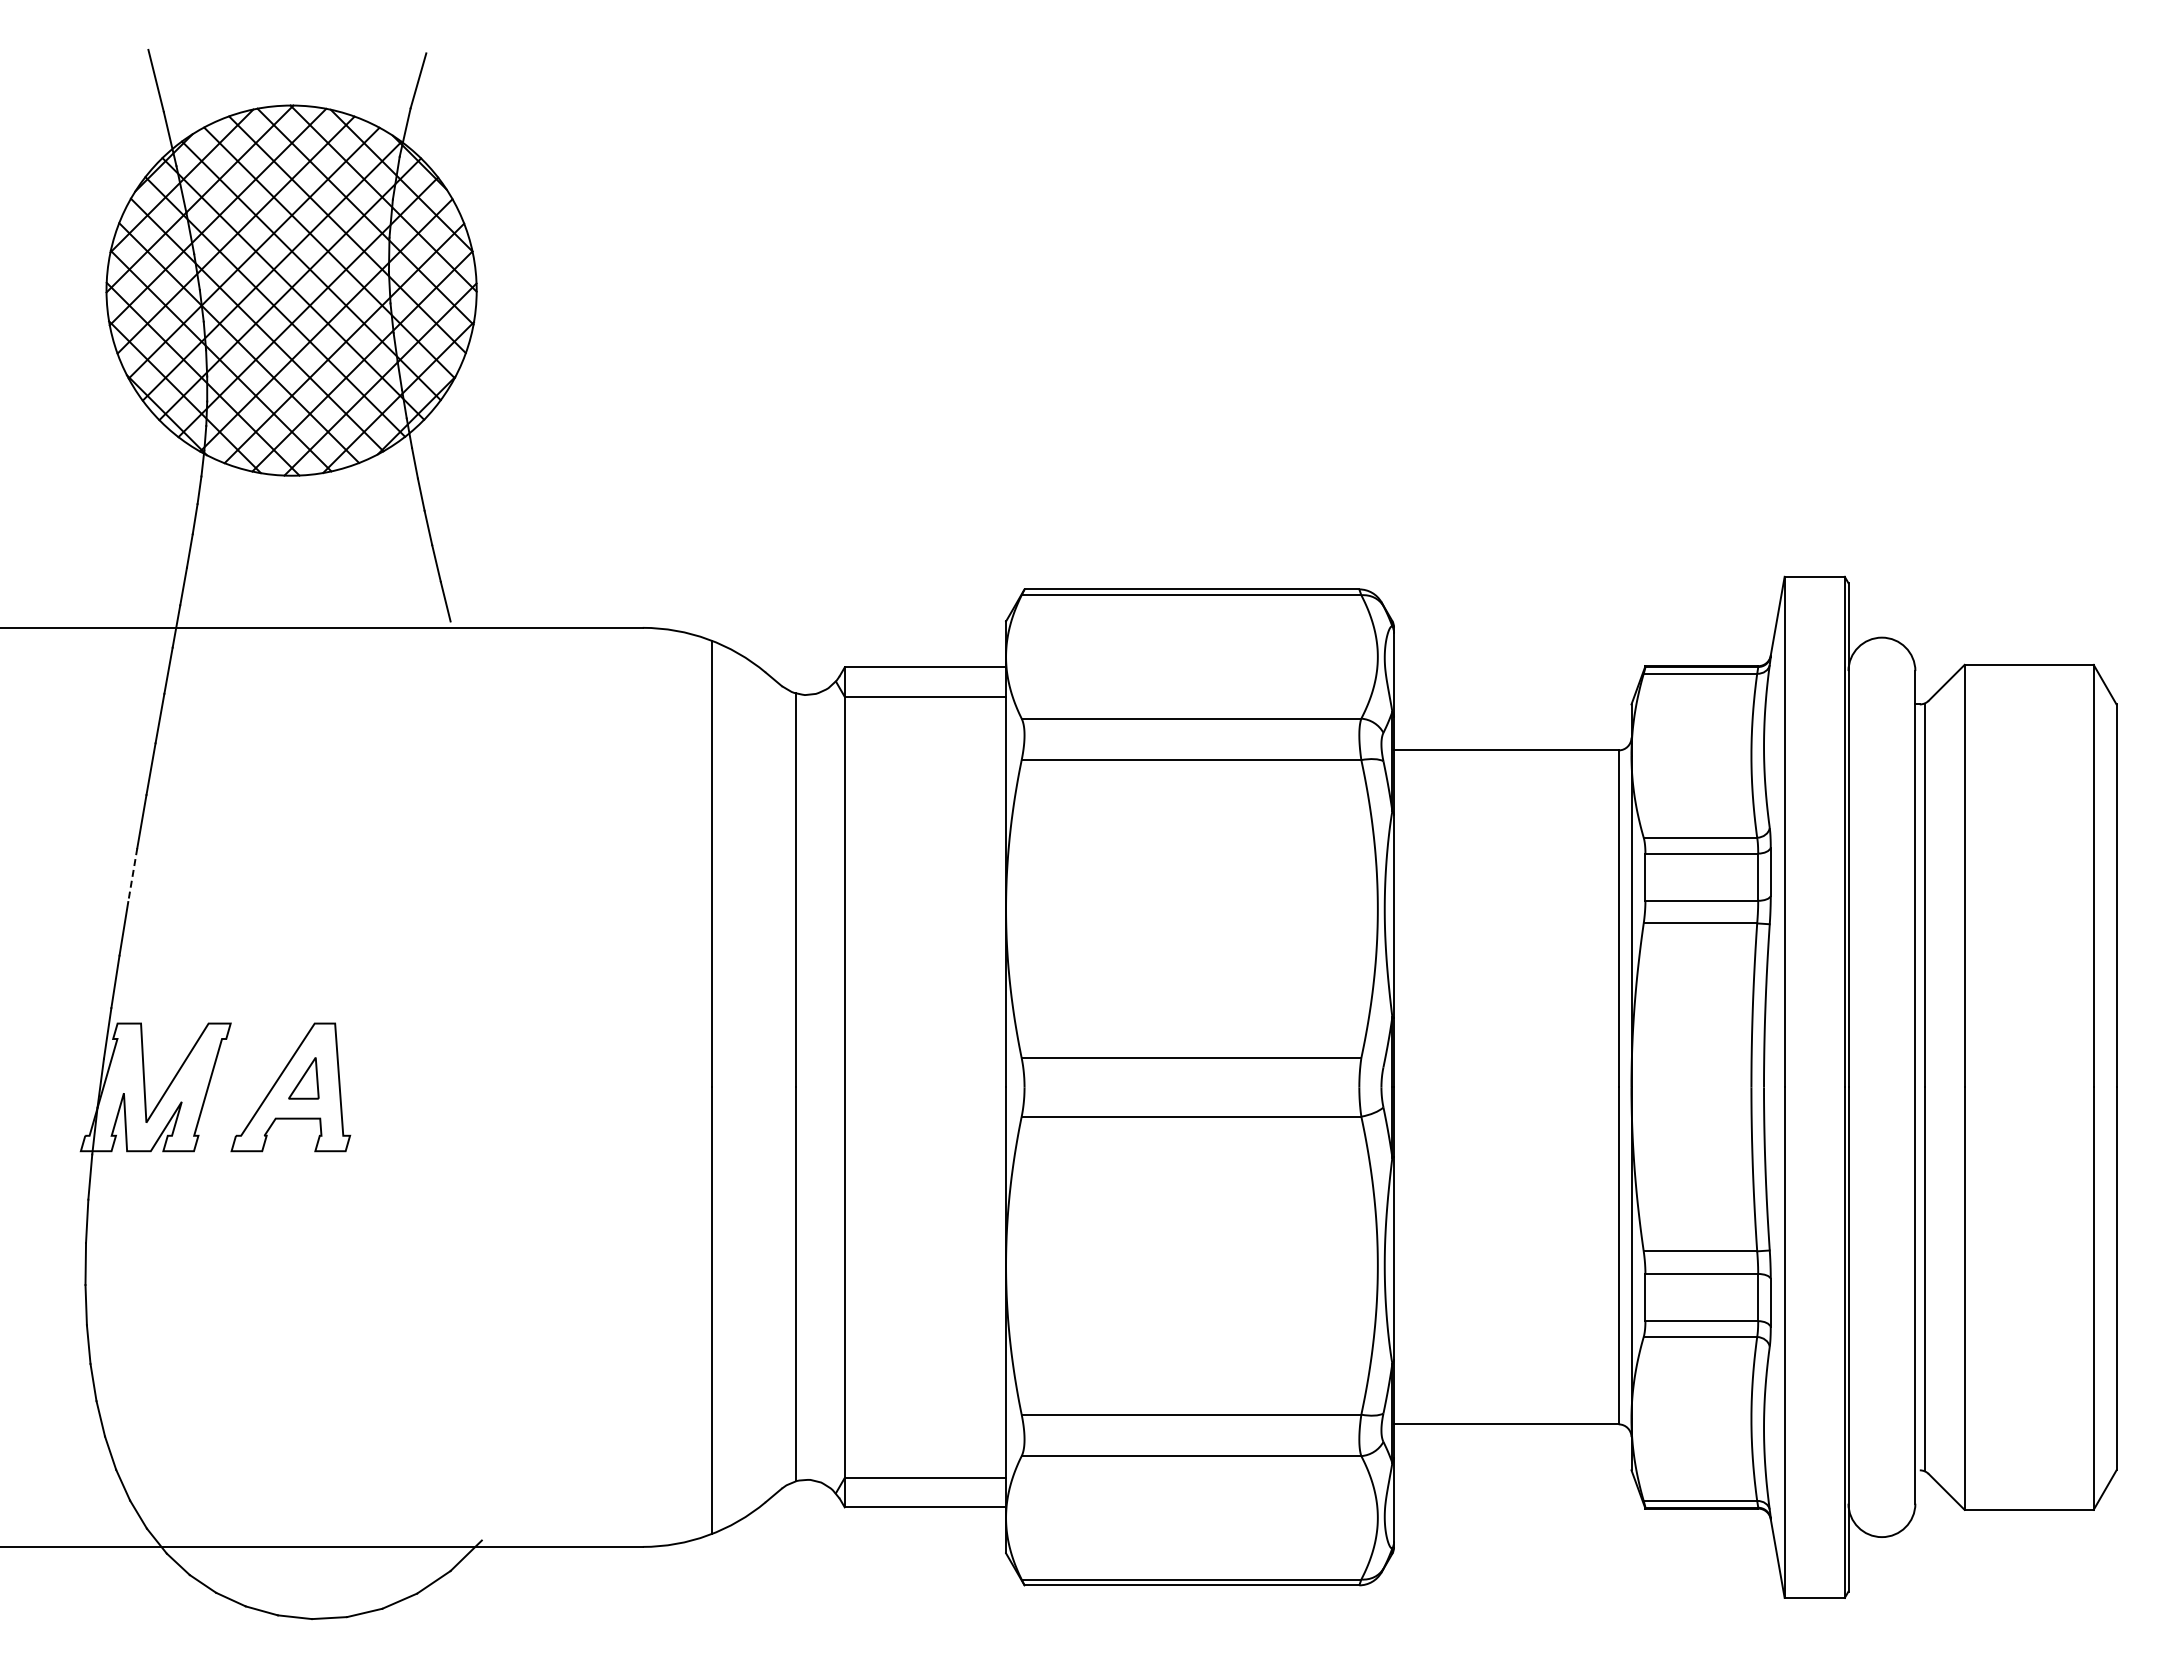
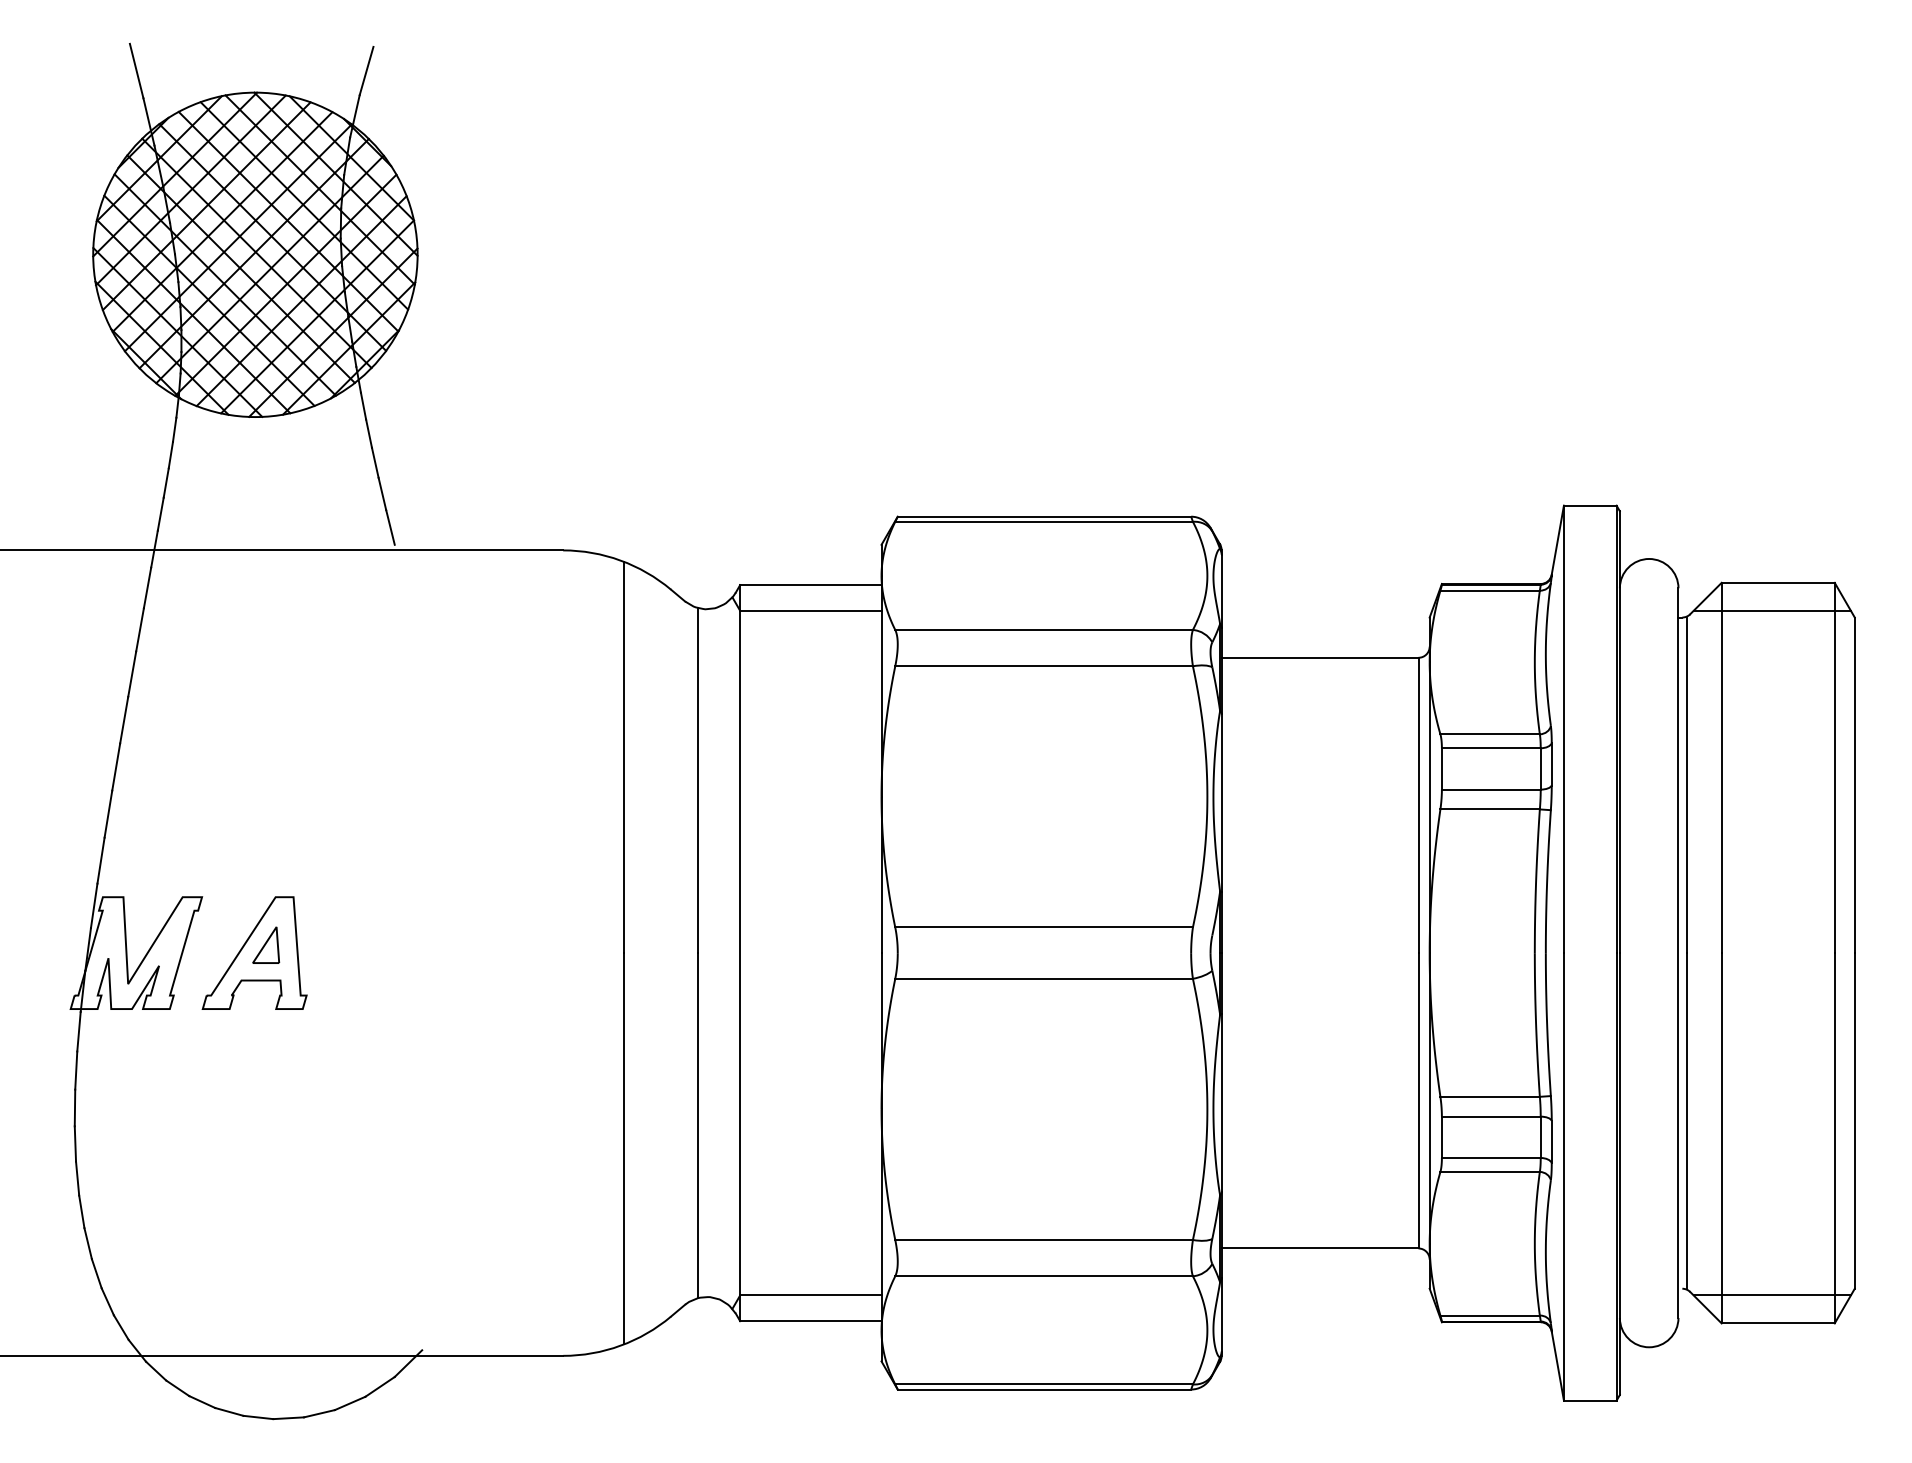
line: (2022, 696) -> (1772, 610), added
line: (132, 875) -> (115, 767), dashed -> solid
line: (2022, 1477) -> (1772, 1295), added

